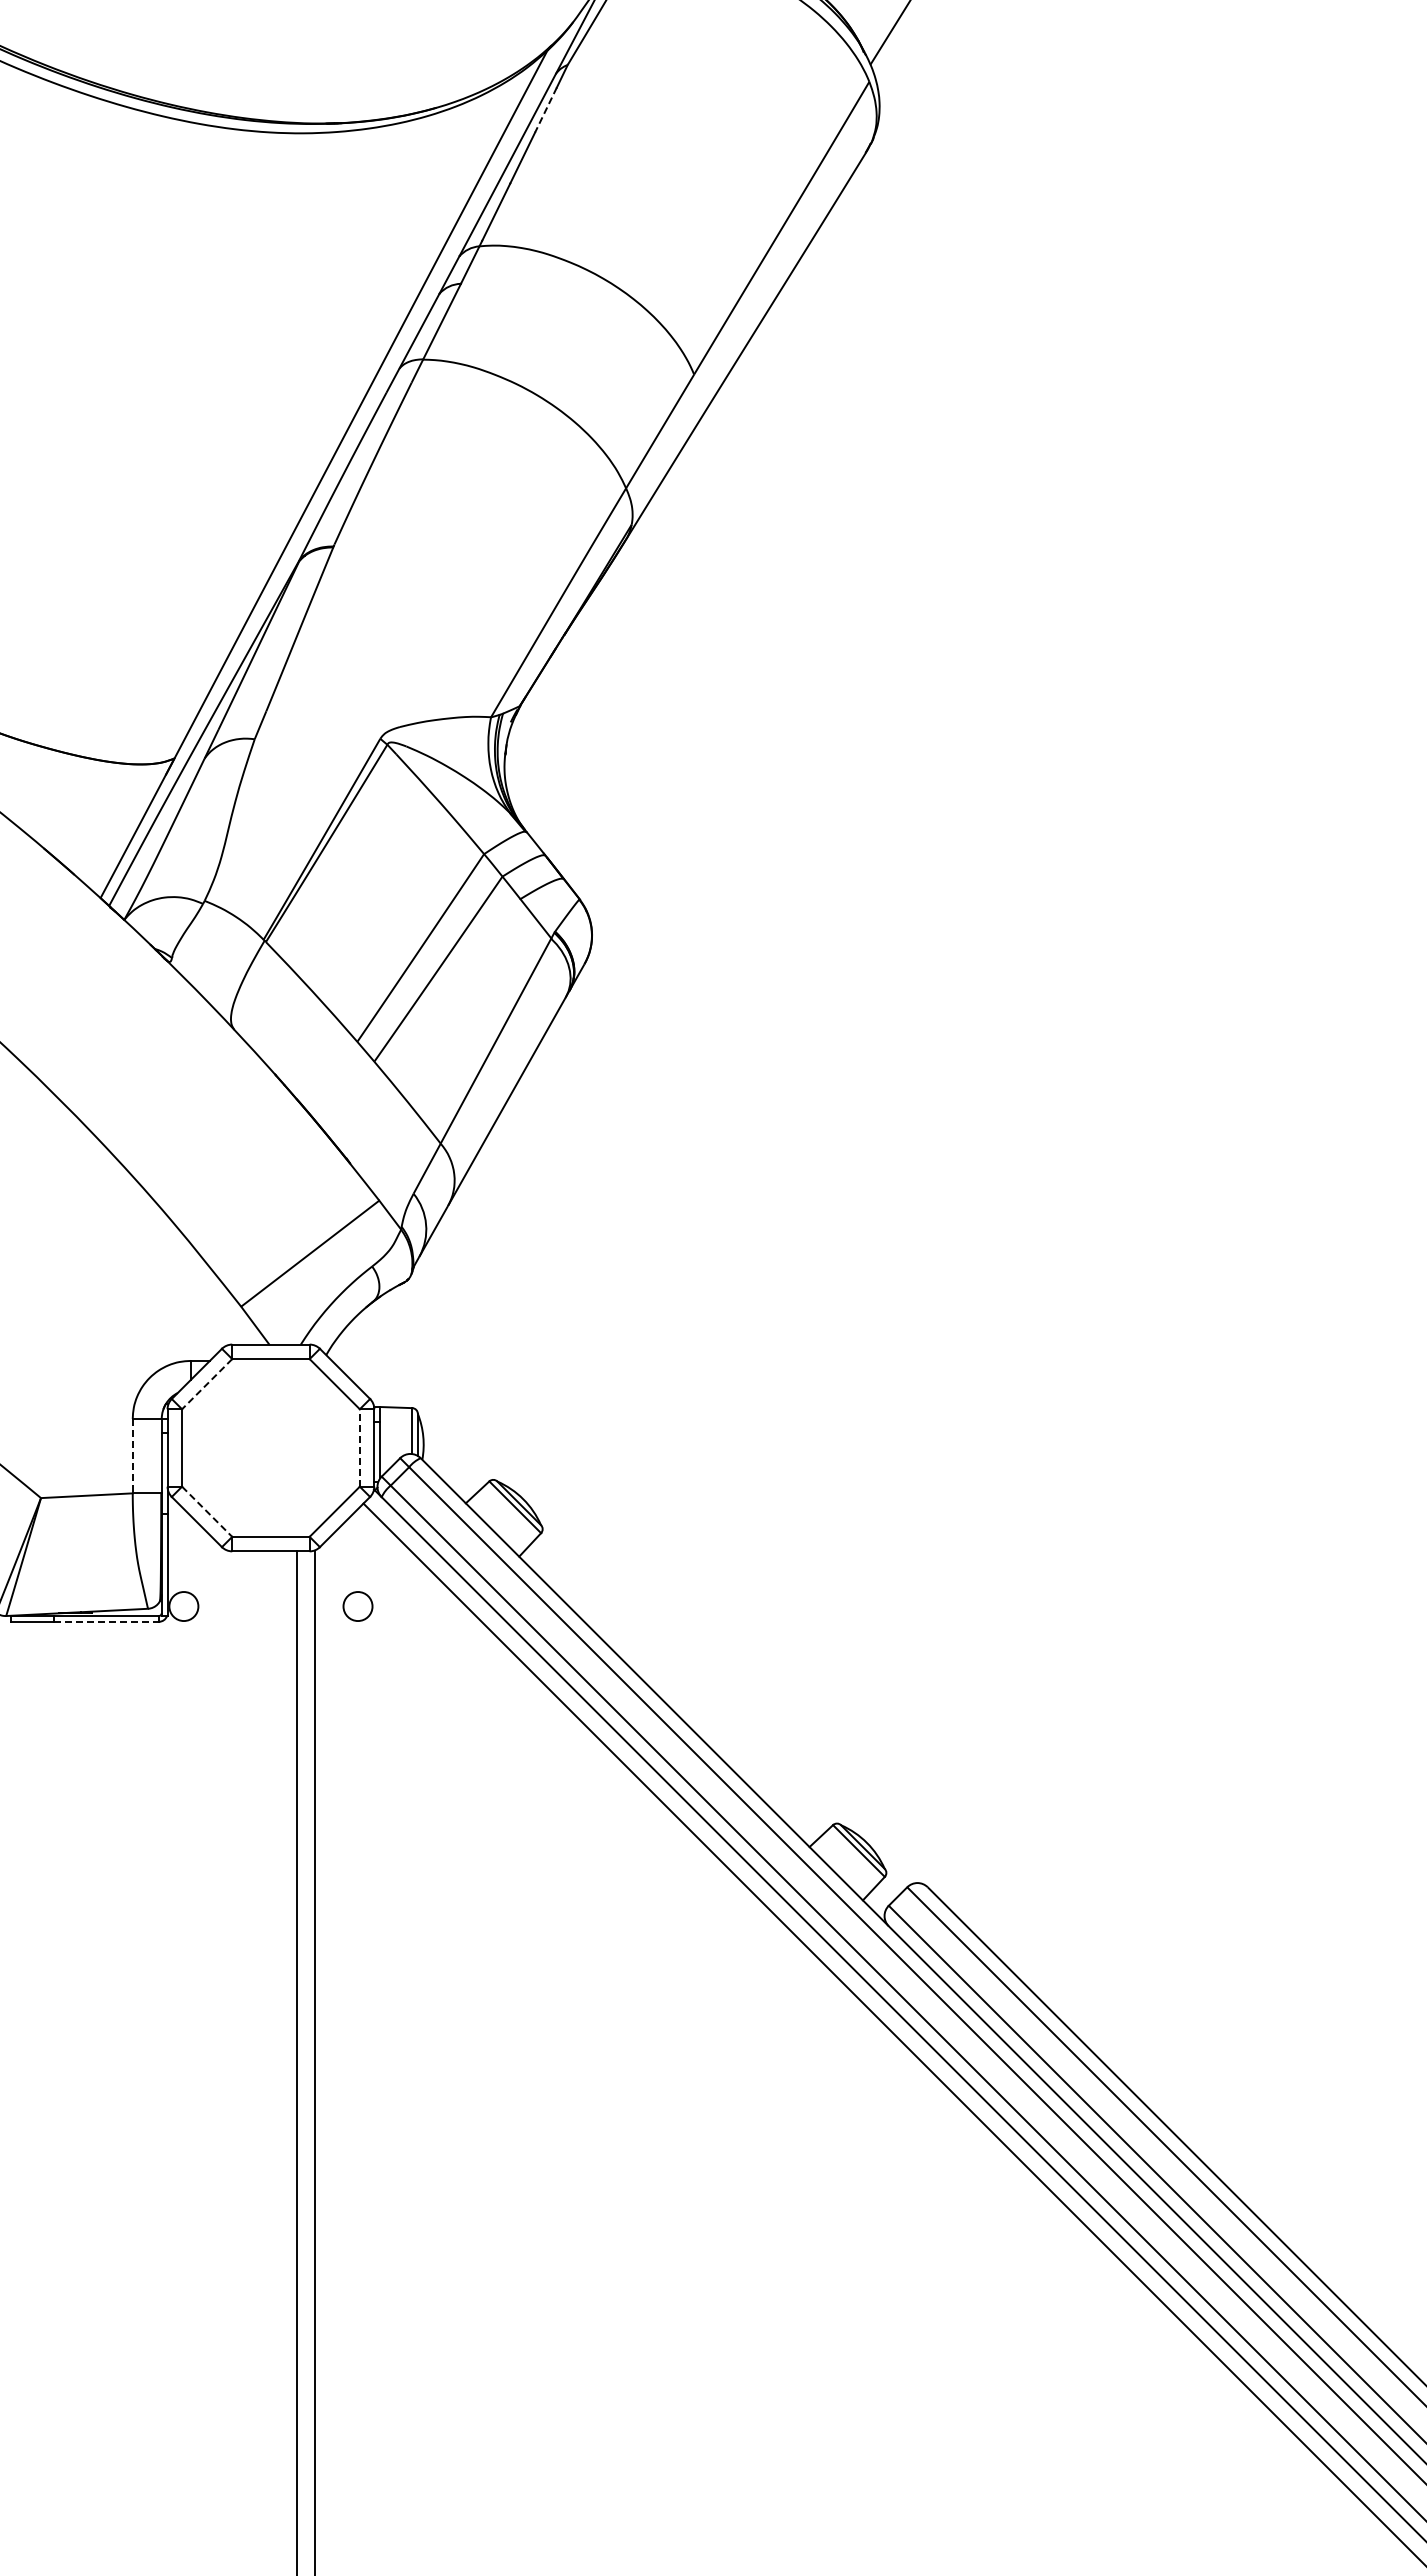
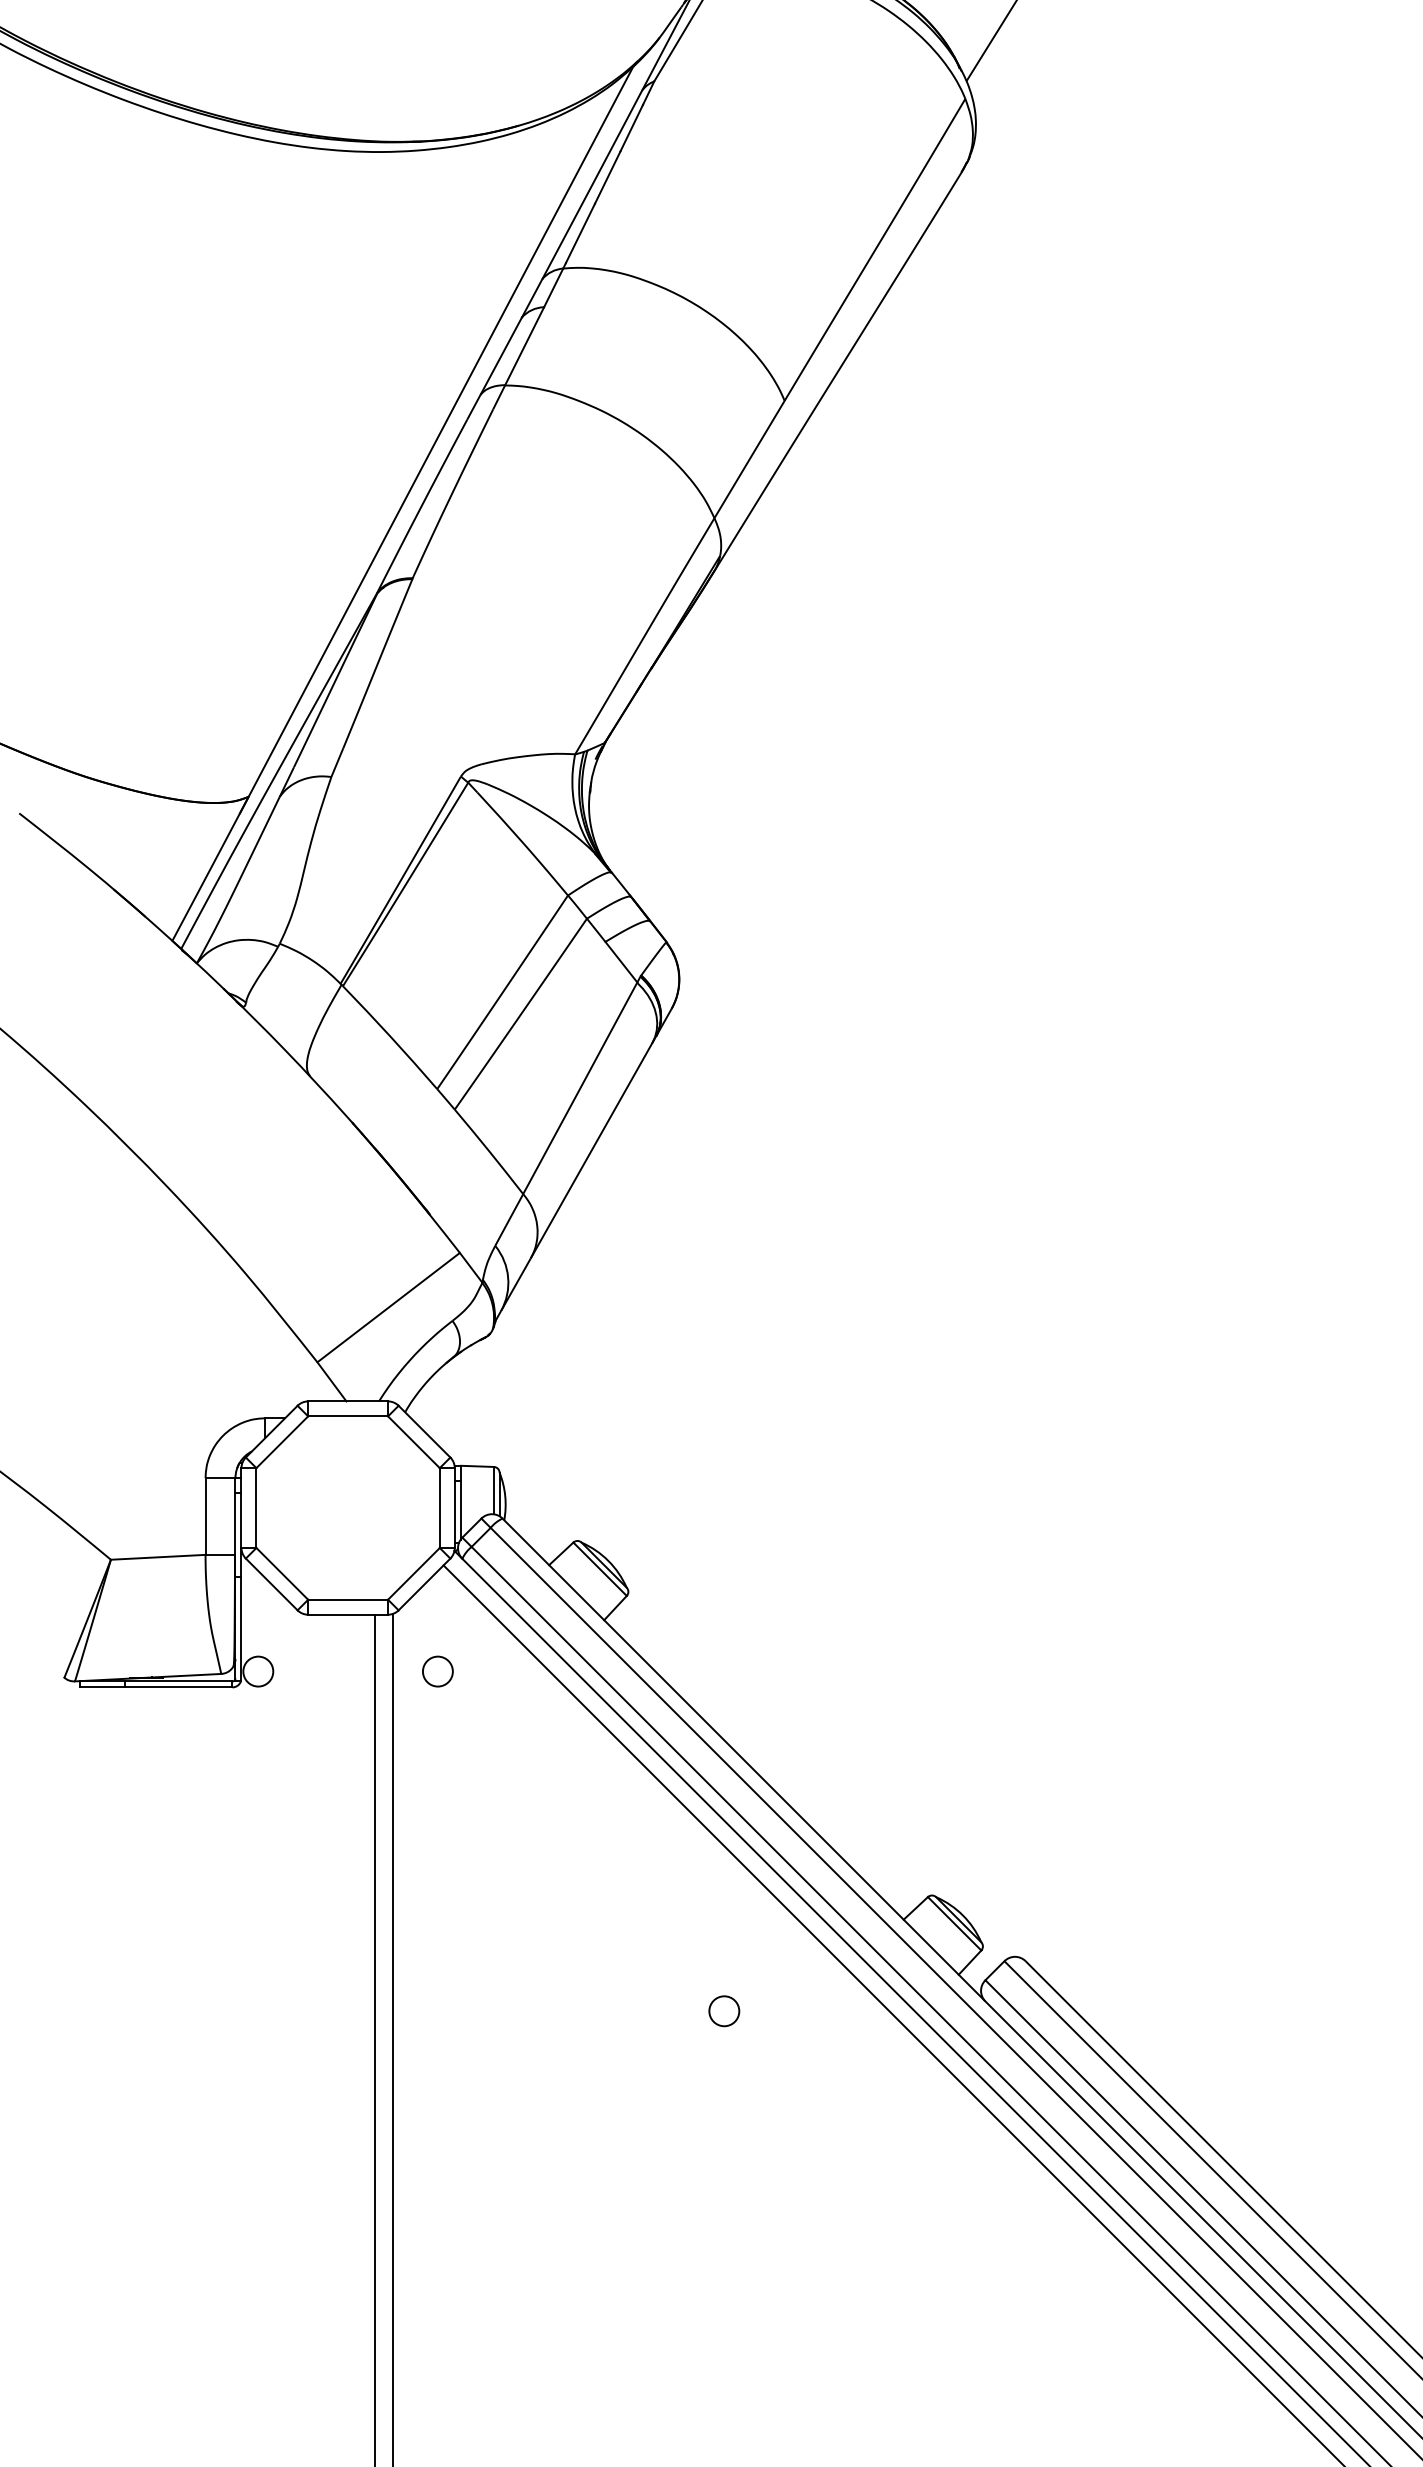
line: (545, 110) -> (631, 128), dashed -> solid
line: (206, 1384) -> (281, 1442), dashed -> solid
line: (359, 1447) -> (439, 1507), dashed -> solid
line: (132, 1456) -> (205, 1516), dashed -> solid
line: (207, 1512) -> (282, 1574), dashed -> solid
line: (107, 1621) -> (179, 1687), dashed -> solid
circle: (635, 1935) -> (724, 2010), added

